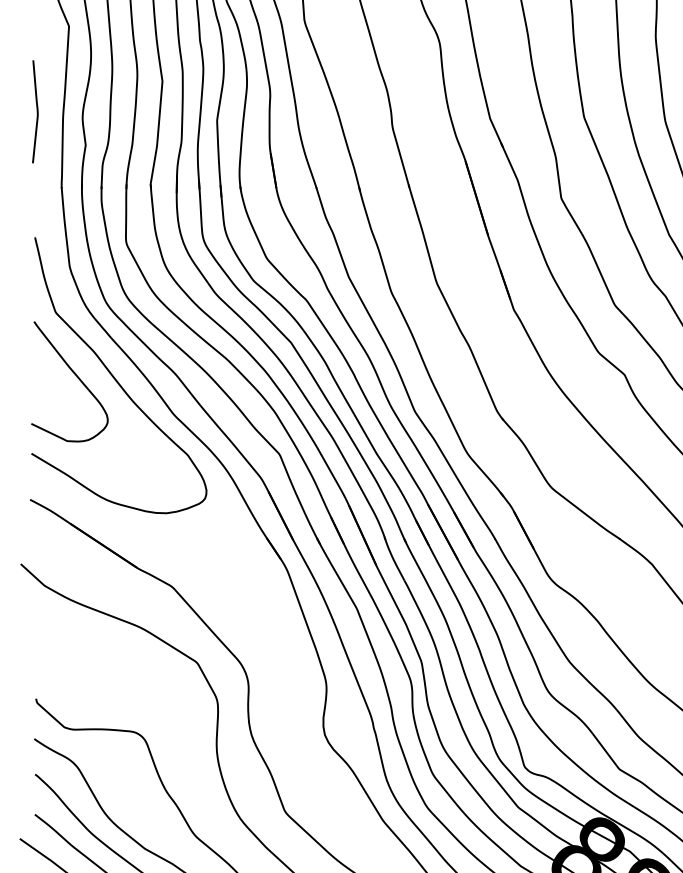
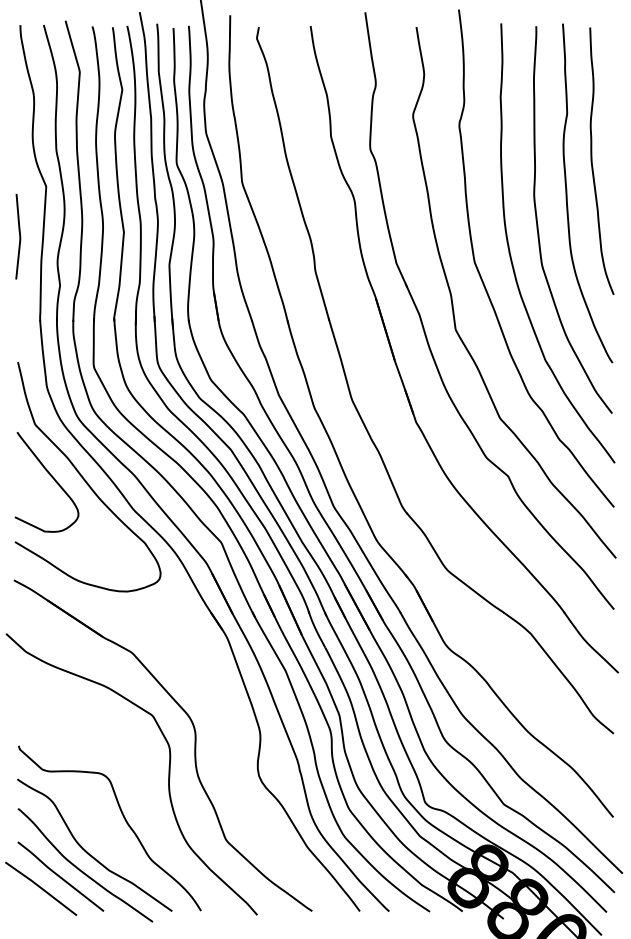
curve: (36, 111) -> (19, 236), moved

